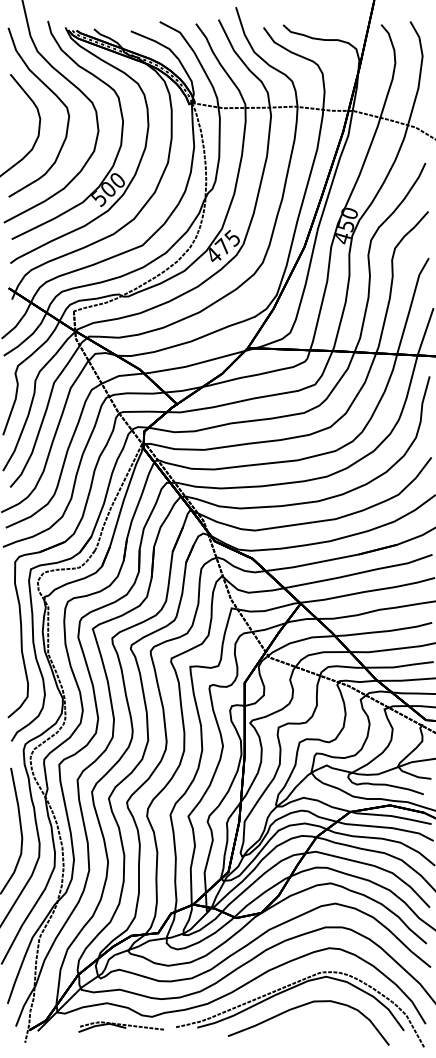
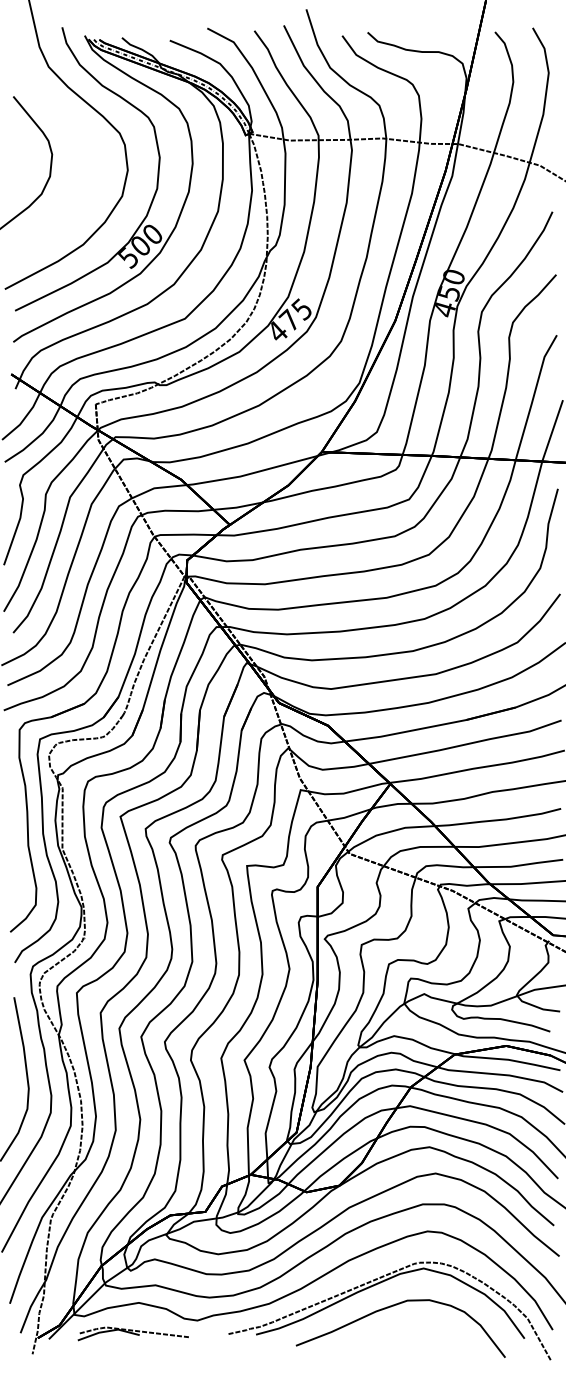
curve: (56, 97) -> (73, 126), removed
part: (120, 1026) -> (132, 1333), moved

